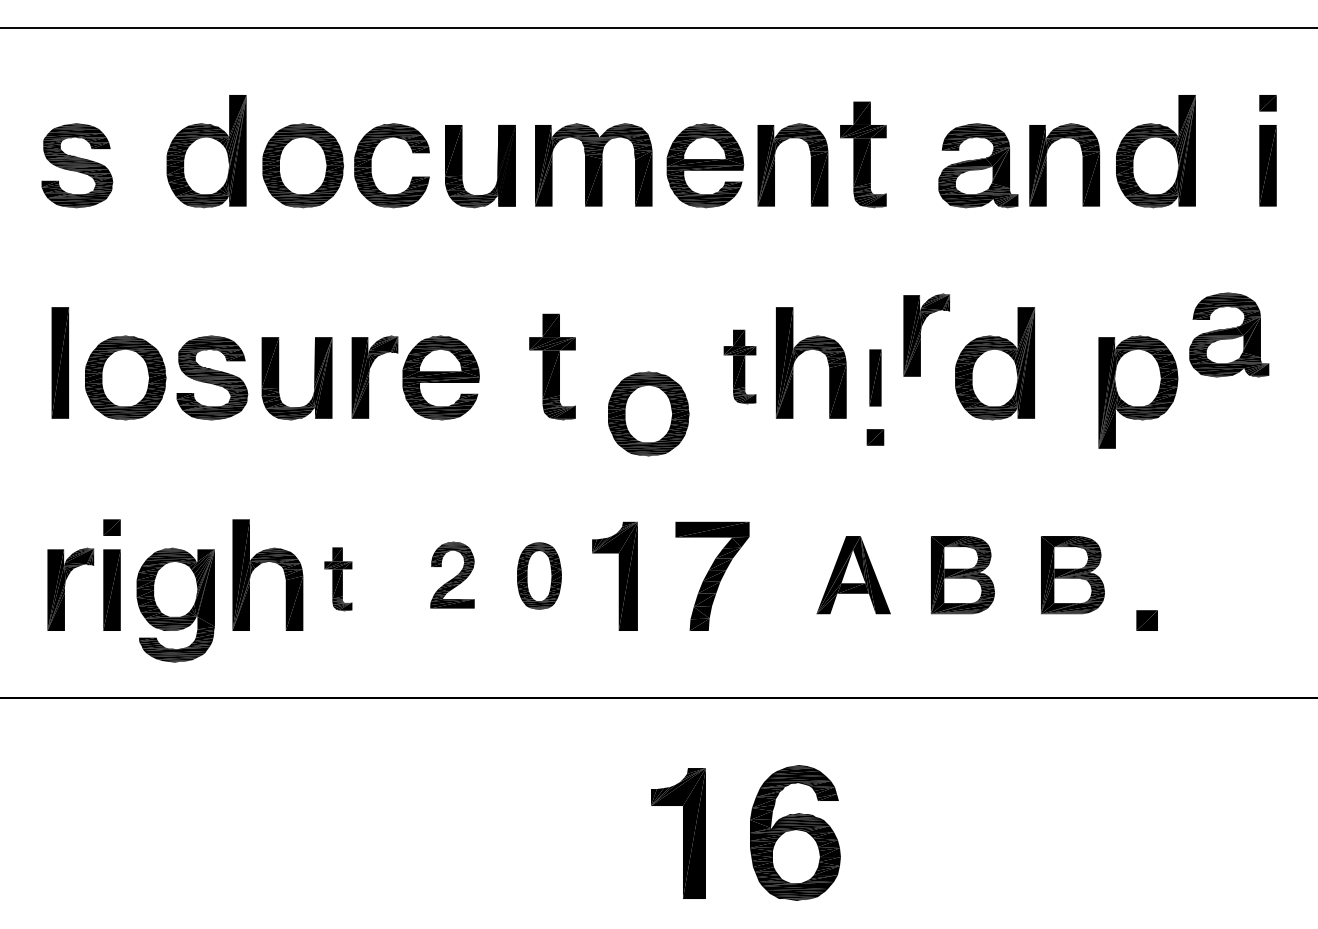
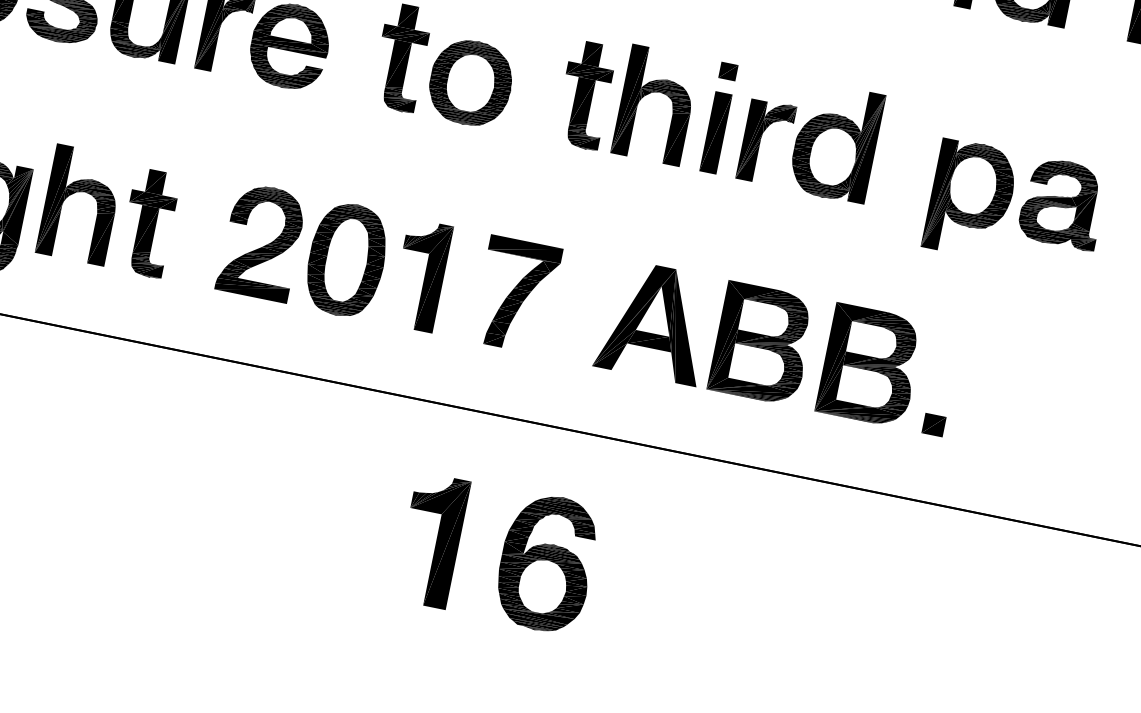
part: (926, 334) -> (766, 141), moved
part: (1229, 334) -> (1063, 203), moved
part: (739, 366) -> (584, 94), size x1.43
part: (875, 377) -> (716, 132), size x1.43
part: (648, 413) -> (470, 82), moved
part: (875, 437) -> (728, 71), moved
part: (452, 574) -> (261, 241), size x1.67
part: (853, 574) -> (655, 321), size x1.43
part: (962, 574) -> (762, 343), size x1.43
part: (1072, 574) -> (869, 364), size x1.43
part: (539, 575) -> (346, 259), size x1.67
part: (338, 579) -> (148, 223), size x1.67

